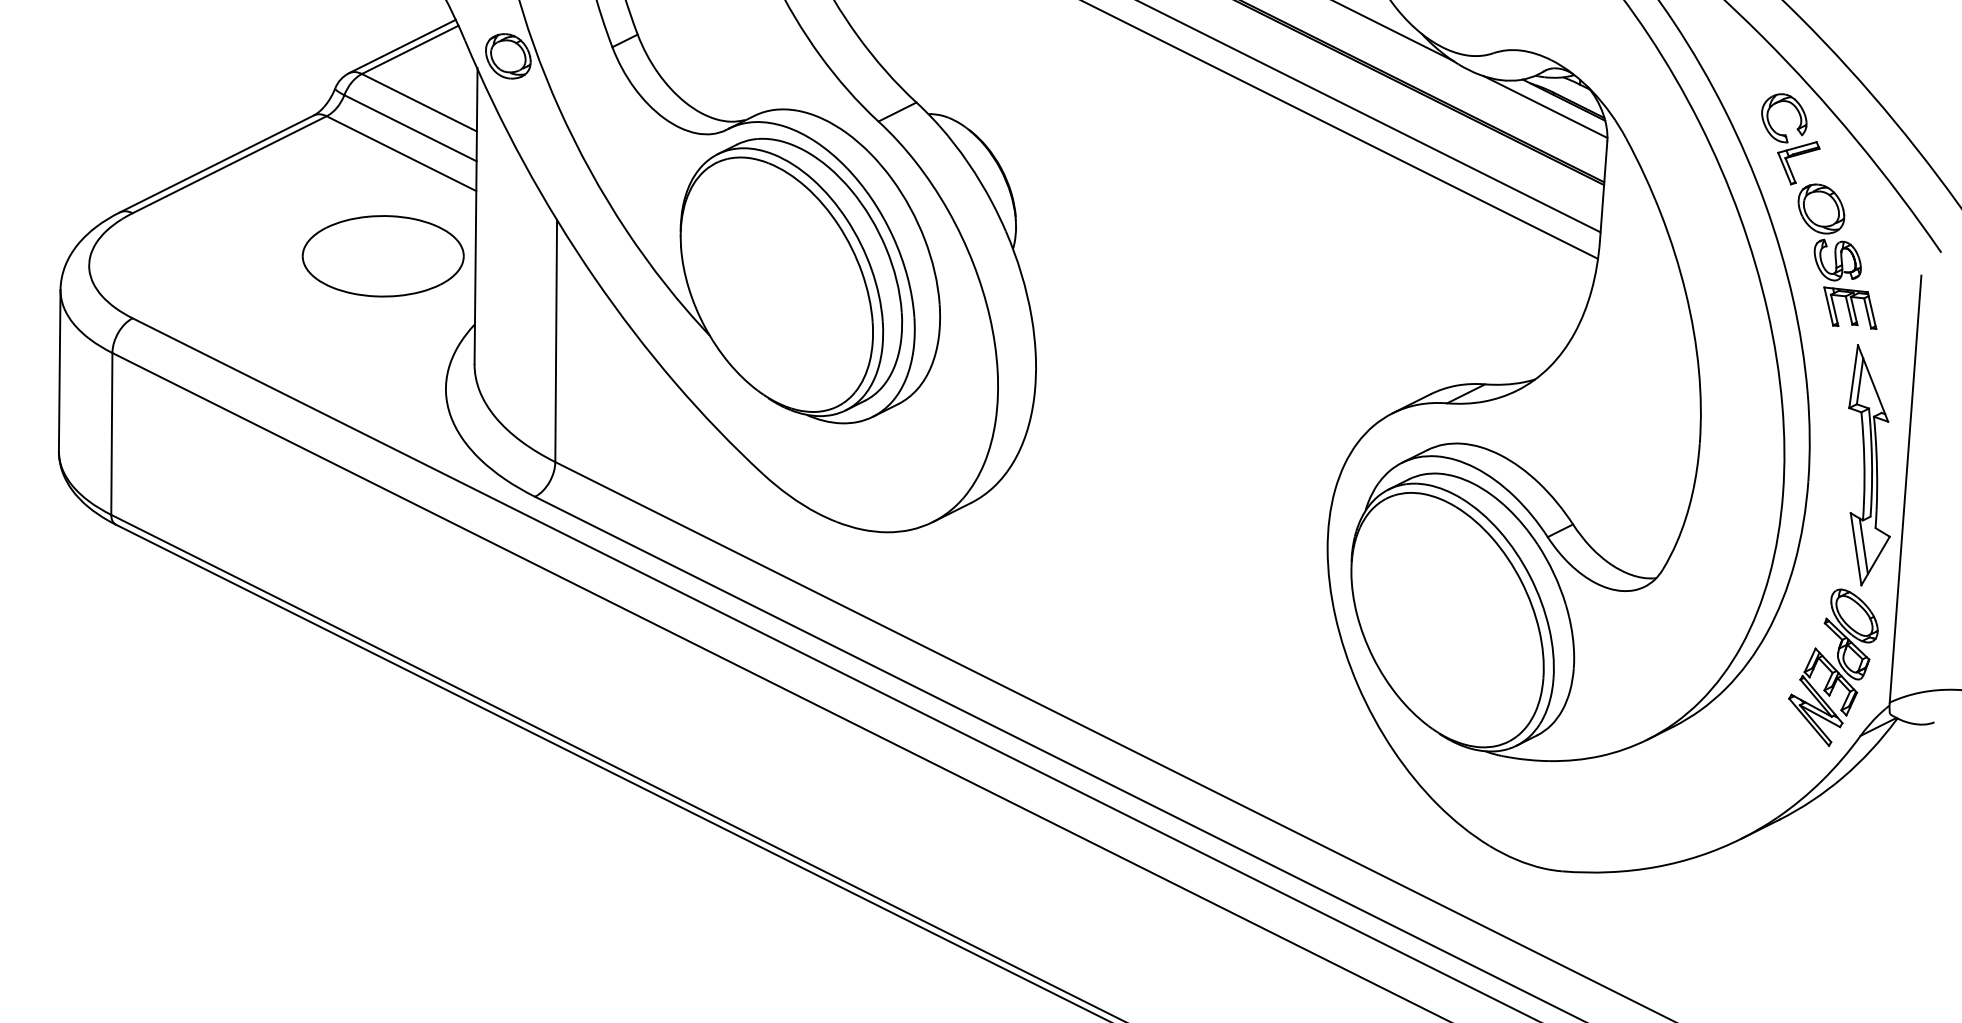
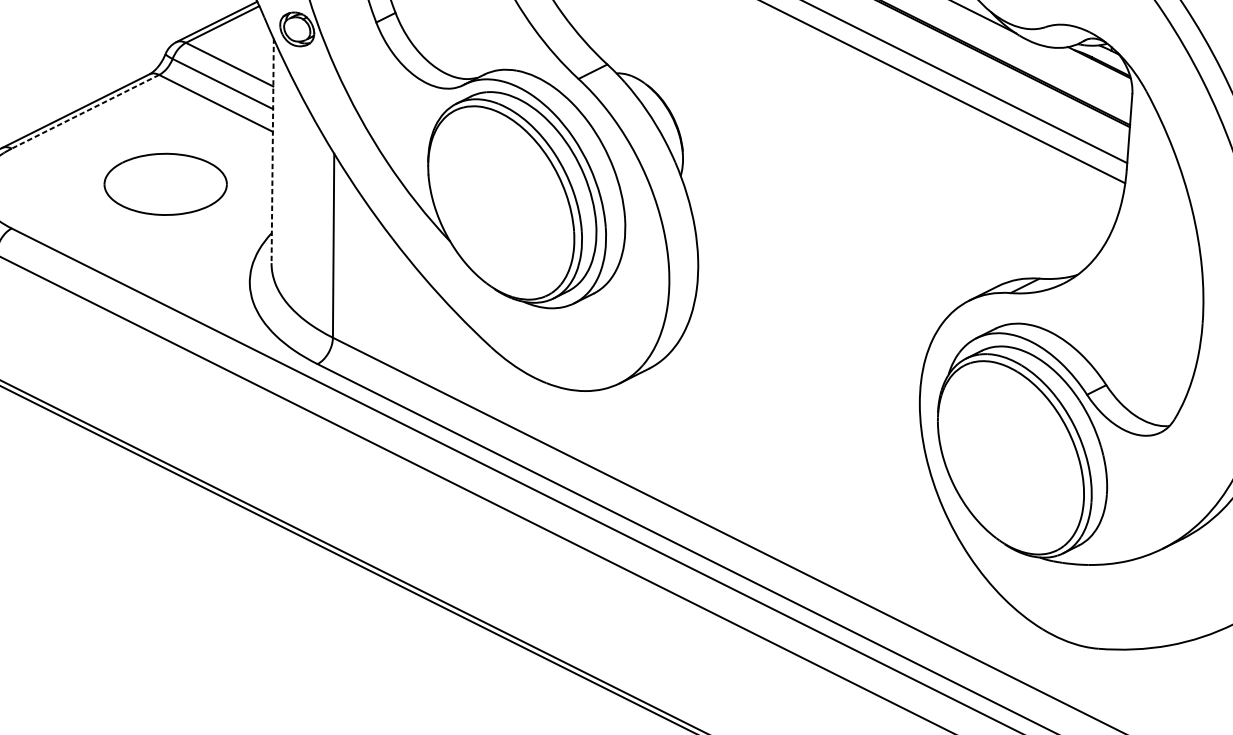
line: (1545, 106) -> (1085, 67), removed
line: (229, 164) -> (85, 111), solid -> dashed
line: (476, 216) -> (273, 151), solid -> dashed
part: (382, 256) -> (165, 184), moved

